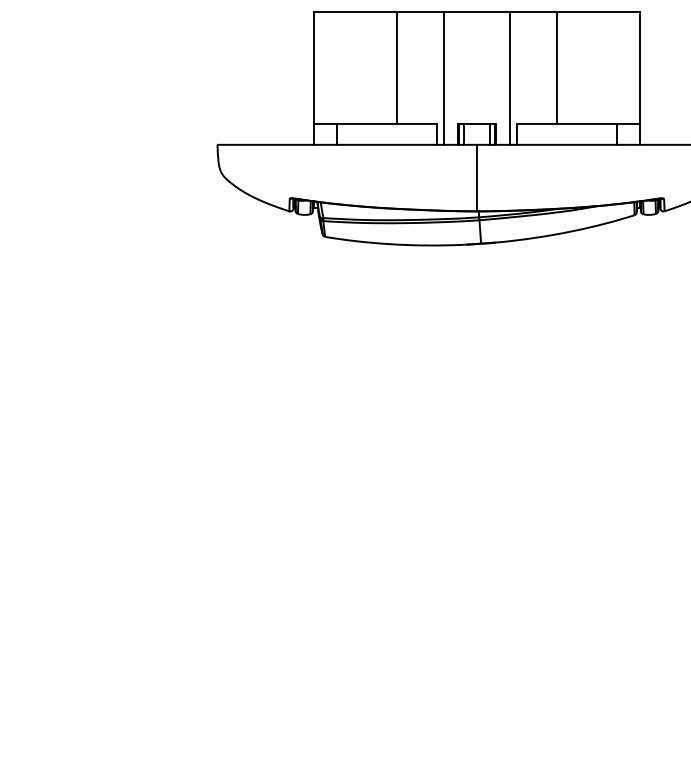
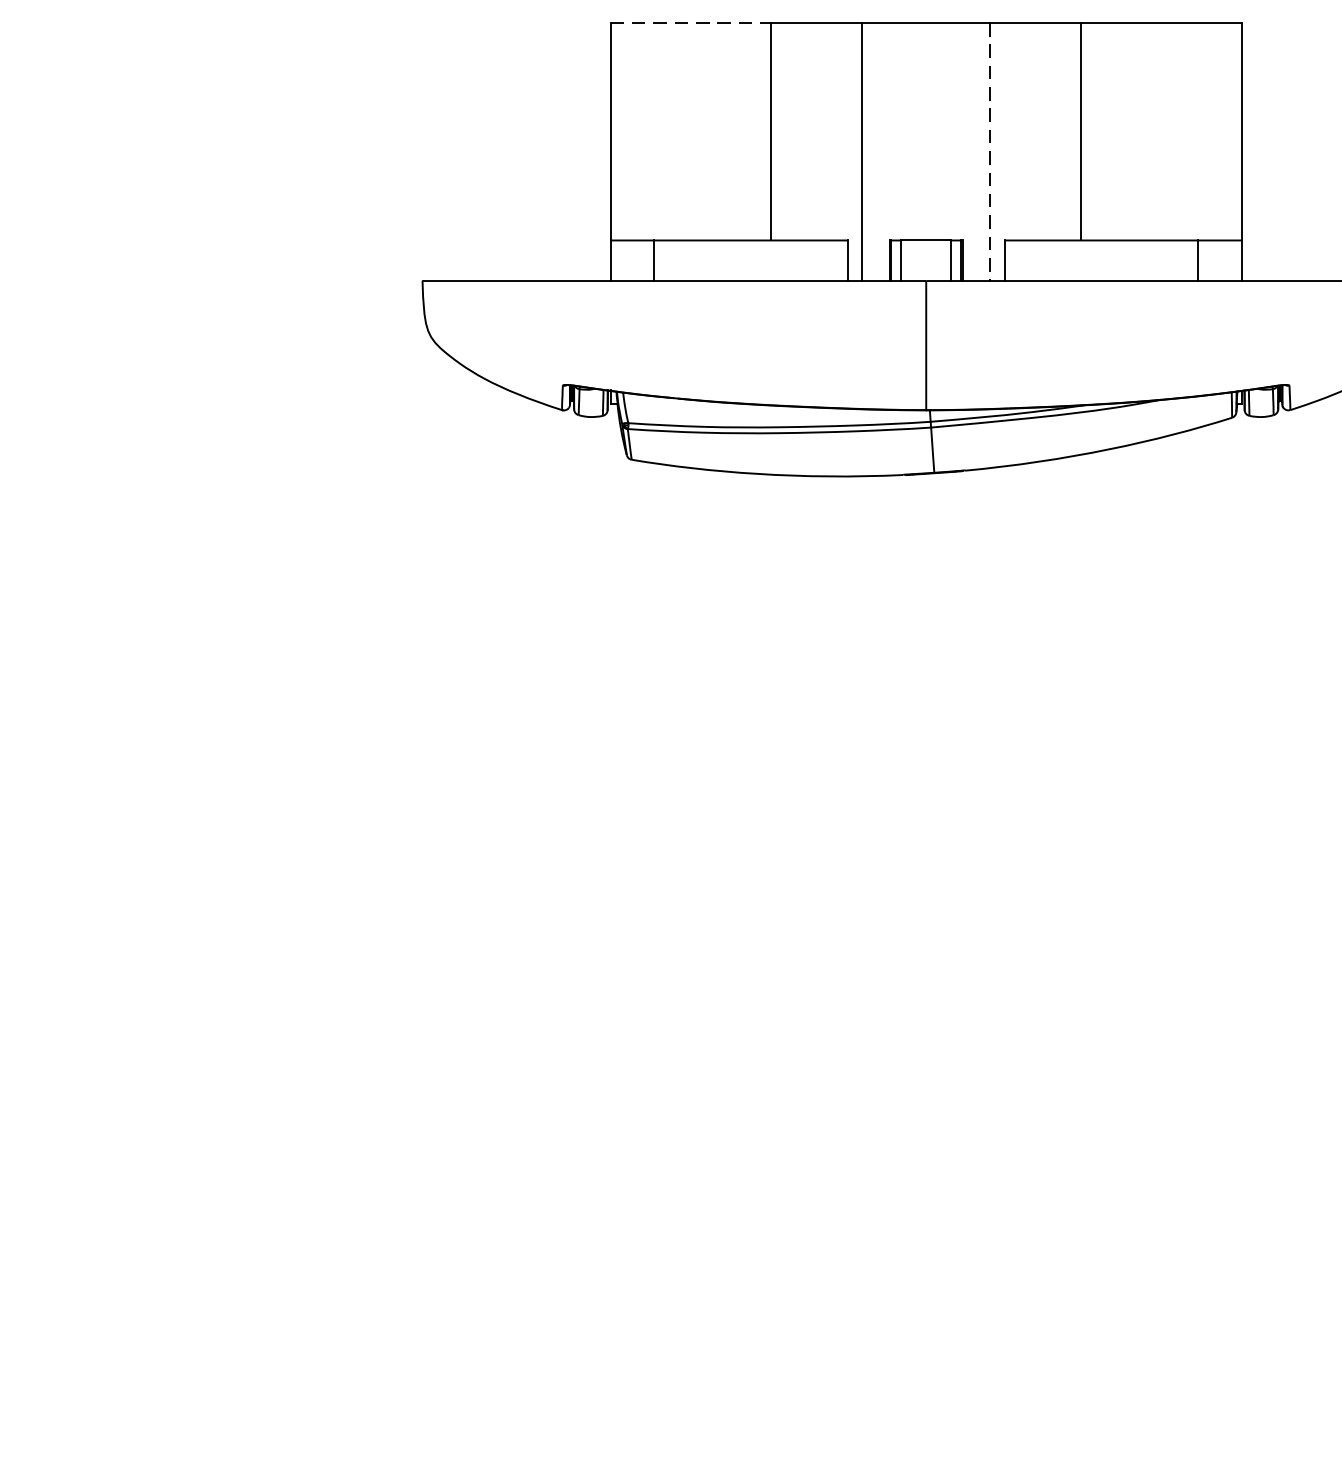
line: (356, 11) -> (692, 22), solid -> dashed
line: (509, 78) -> (989, 152), solid -> dashed

